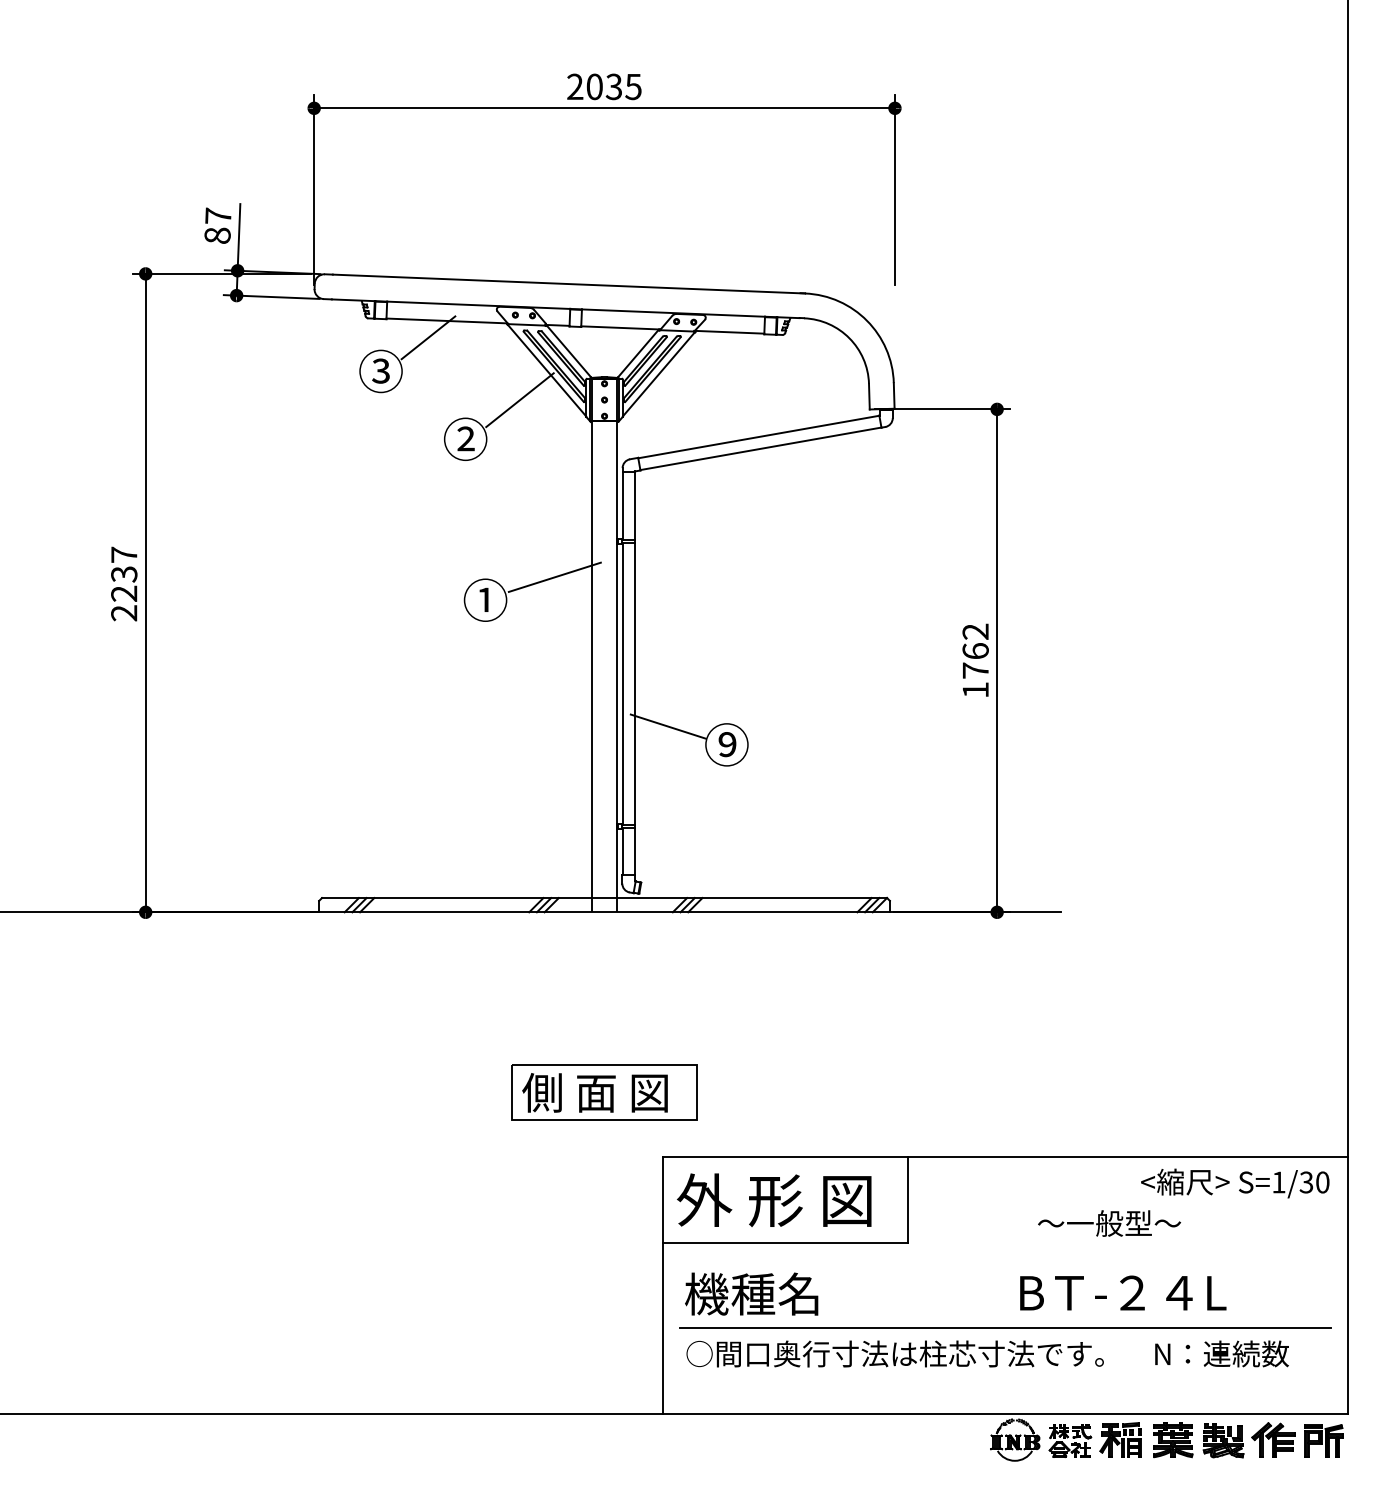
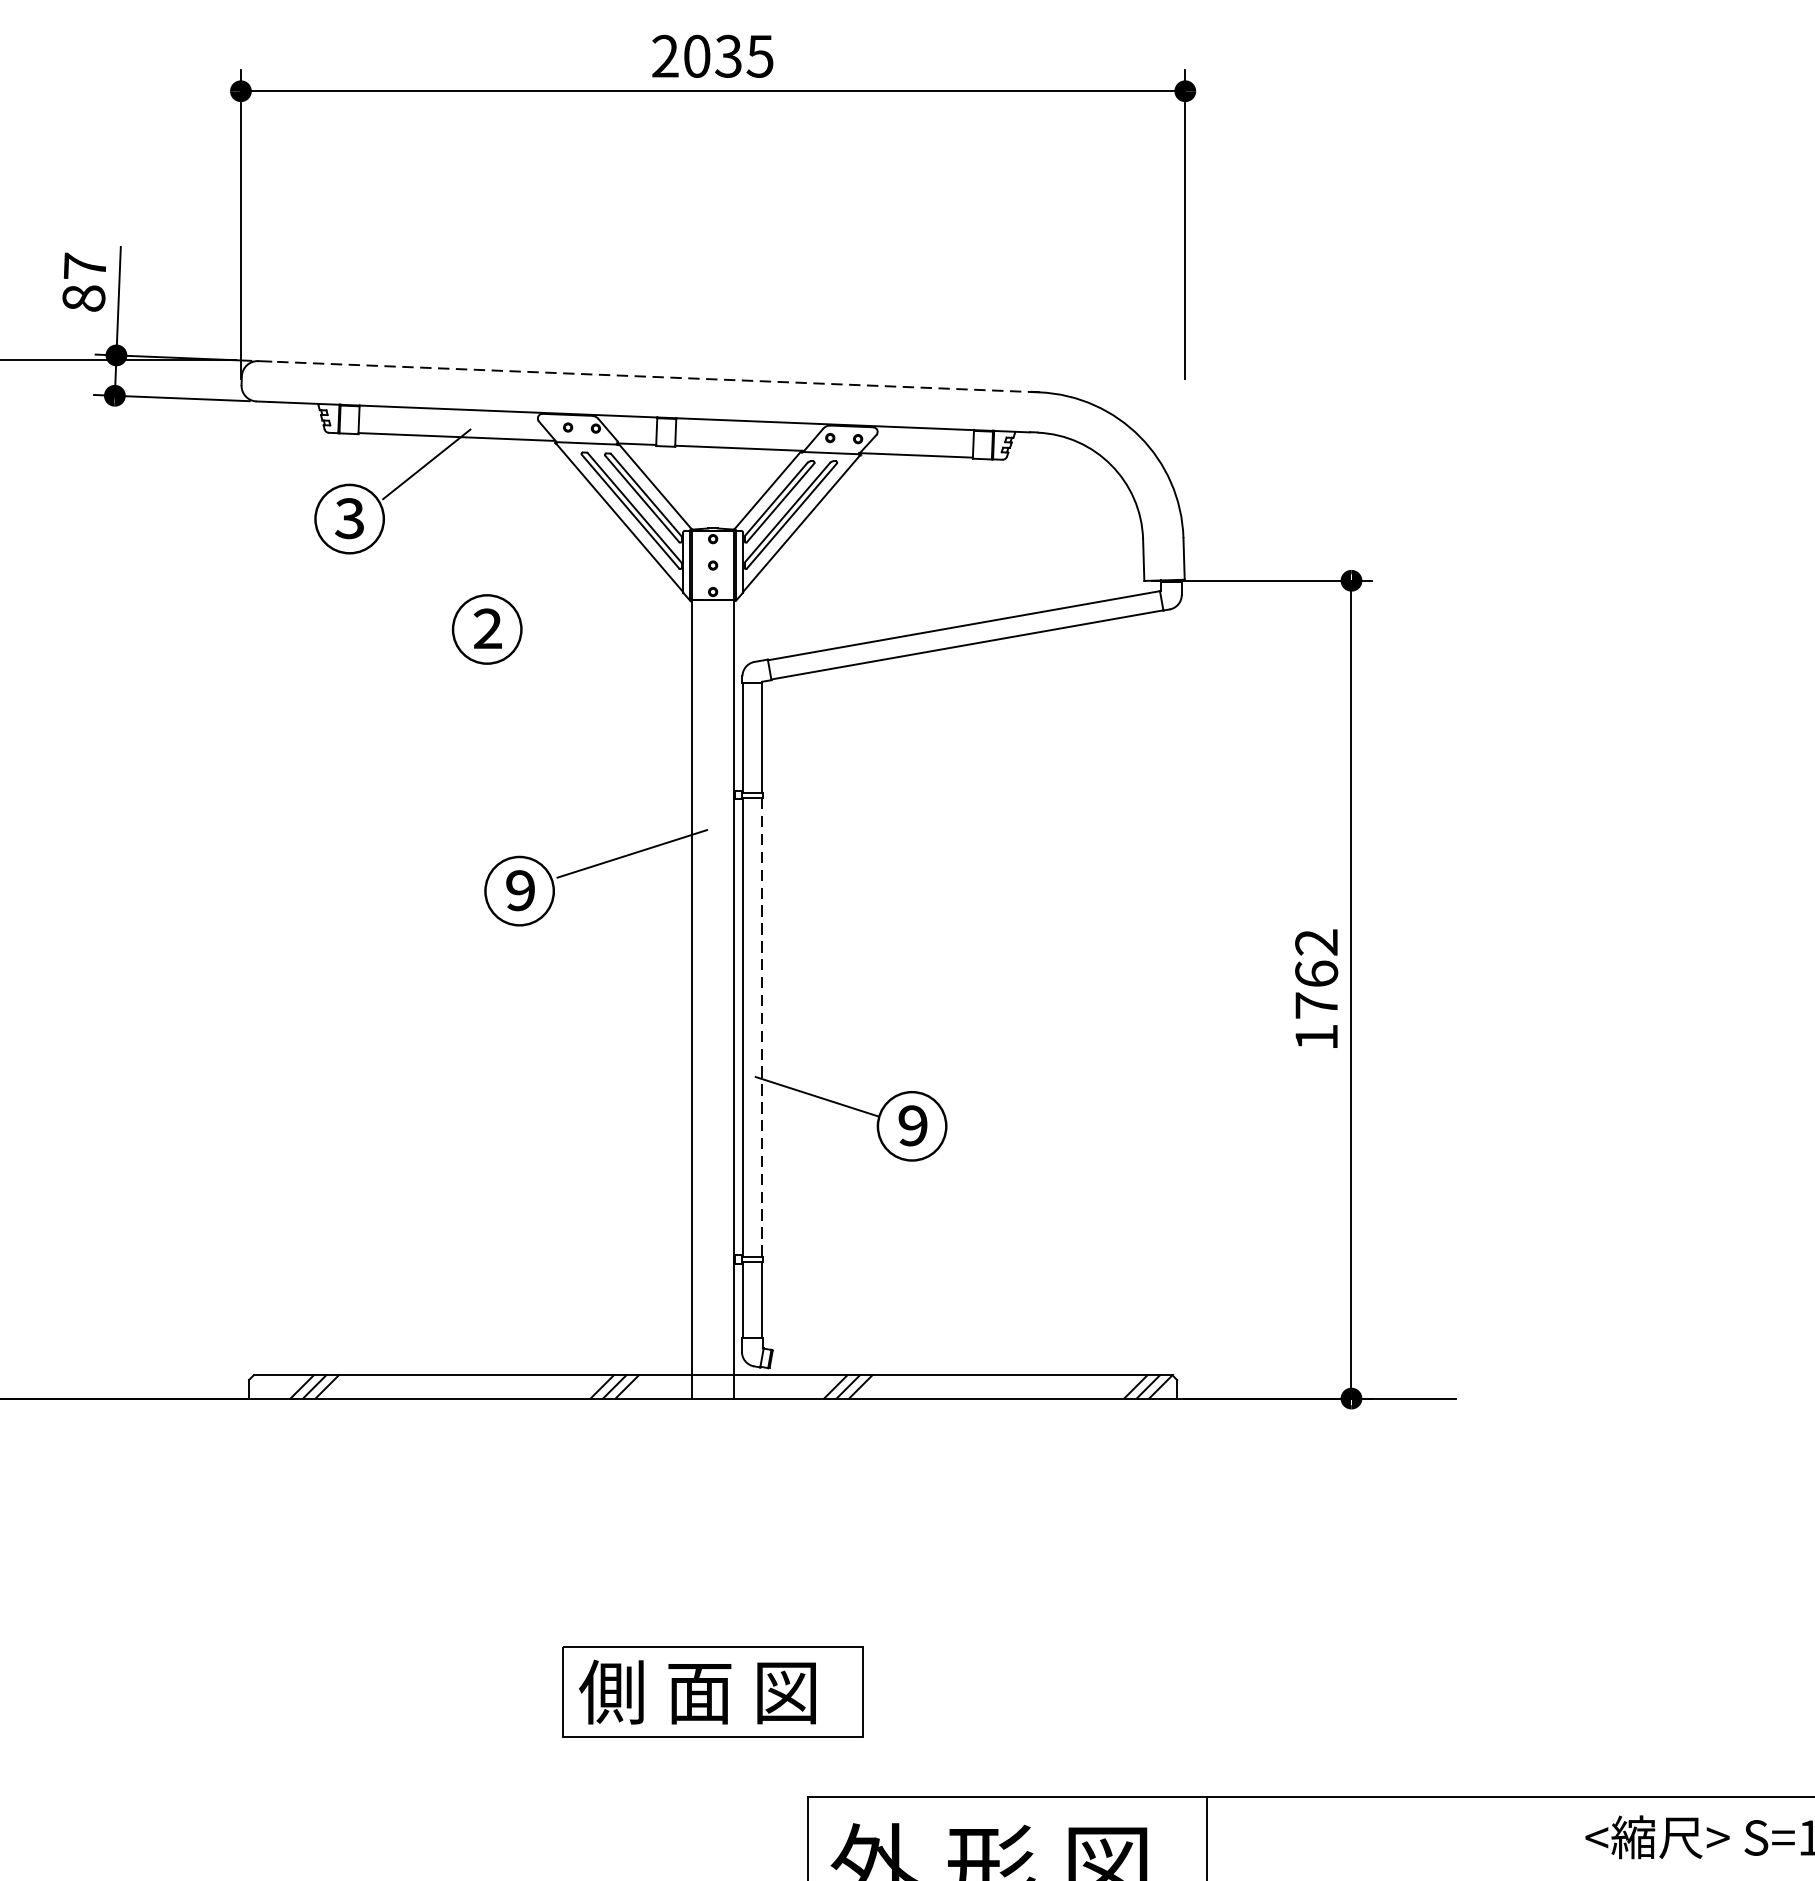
line: (568, 284) -> (654, 377), solid -> dashed
line: (519, 400) -> (574, 566), removed
text: (485, 599) -> (519, 889), ① -> ⑨
line: (634, 684) -> (761, 1028), solid -> dashed

